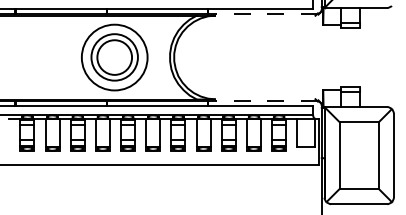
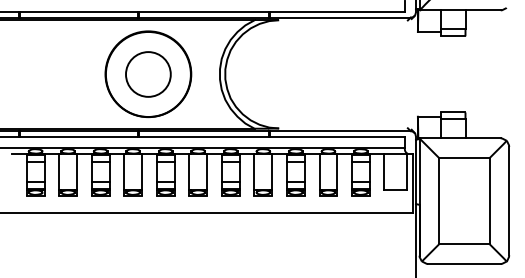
line: (263, 13) -> (340, 17), dashed -> solid
circle: (114, 57) -> (148, 74), size x1.43
line: (263, 101) -> (340, 131), dashed -> solid

